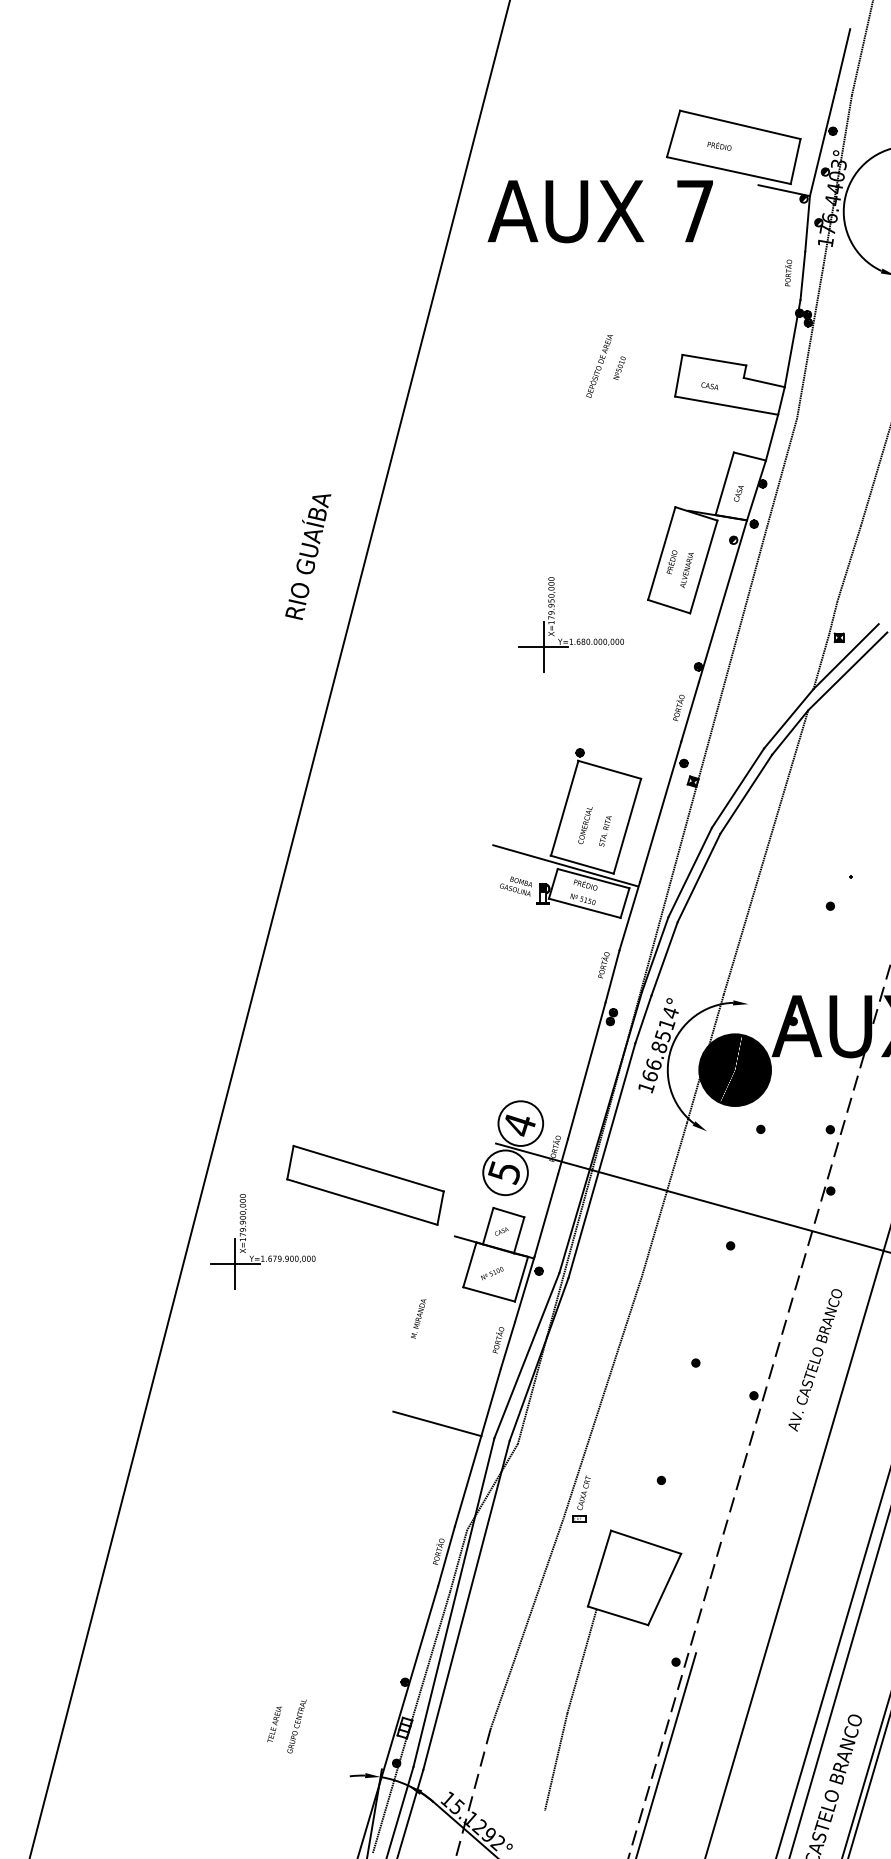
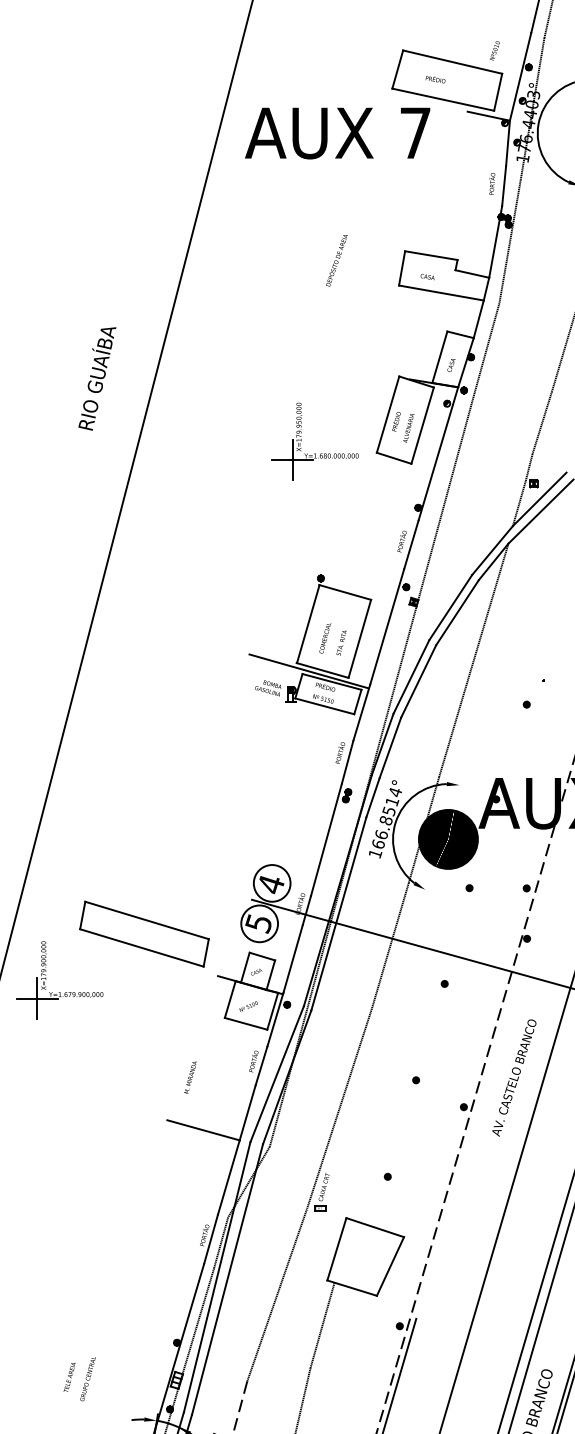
text: (619, 367) -> (494, 50), moved
text: (308, 557) -> (97, 379), moved
part: (571, 638) -> (315, 453), moved
text: (418, 1318) -> (190, 1077), moved

